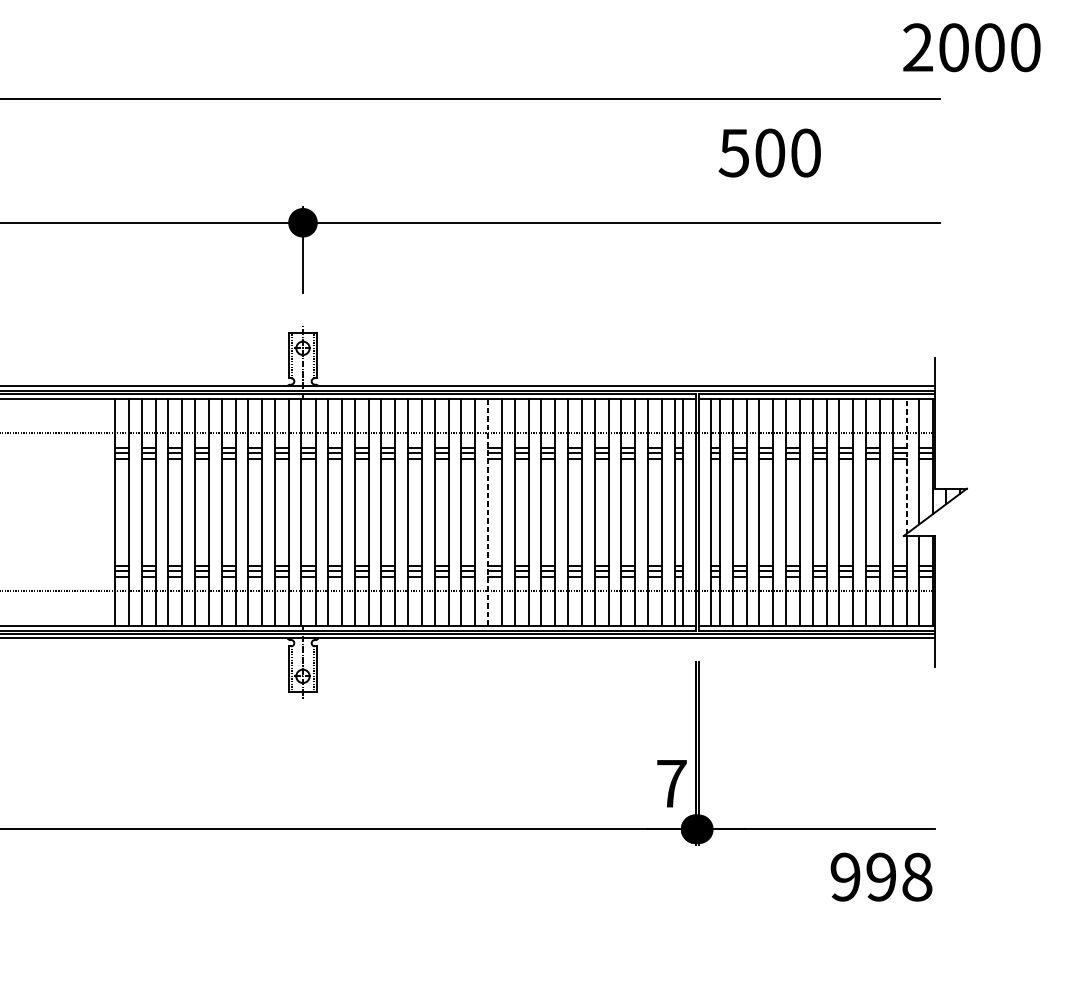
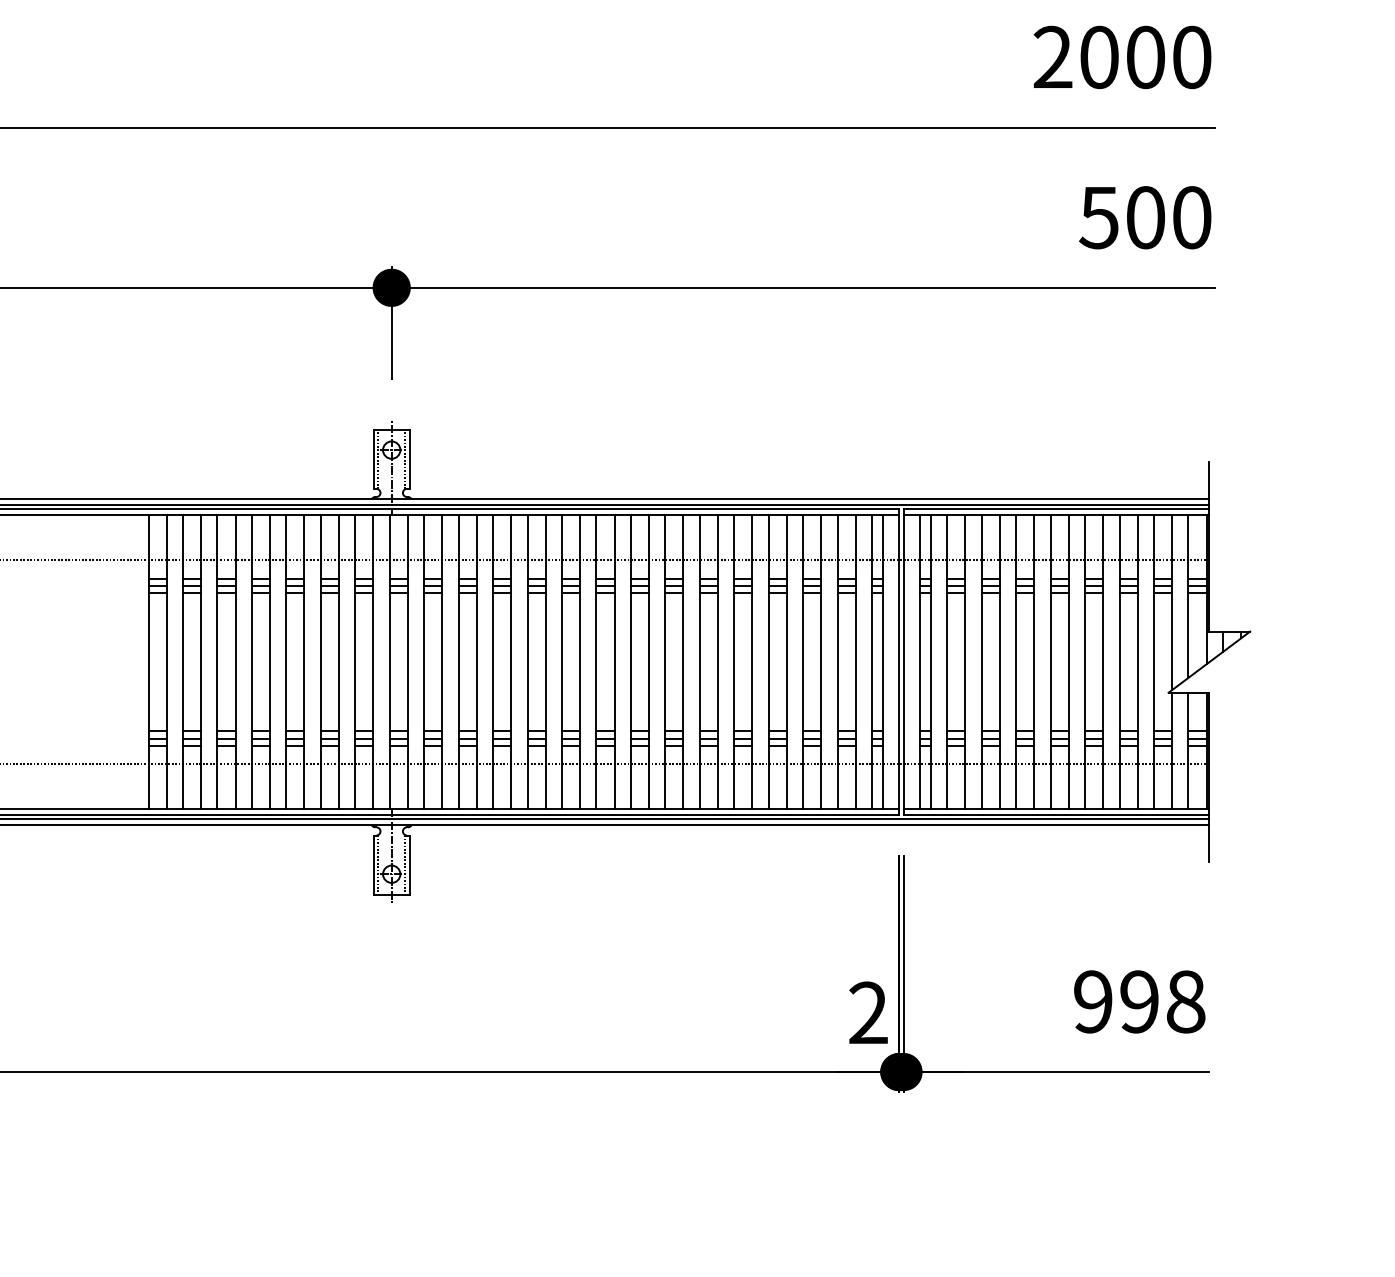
text: (971, 47) -> (1122, 57), moved
text: (769, 152) -> (1145, 217), moved
line: (906, 466) -> (1172, 602), dashed -> solid
line: (487, 512) -> (630, 662), dashed -> solid
text: (671, 783) -> (868, 1012), 7 -> 2
text: (881, 876) -> (1139, 1001), moved

